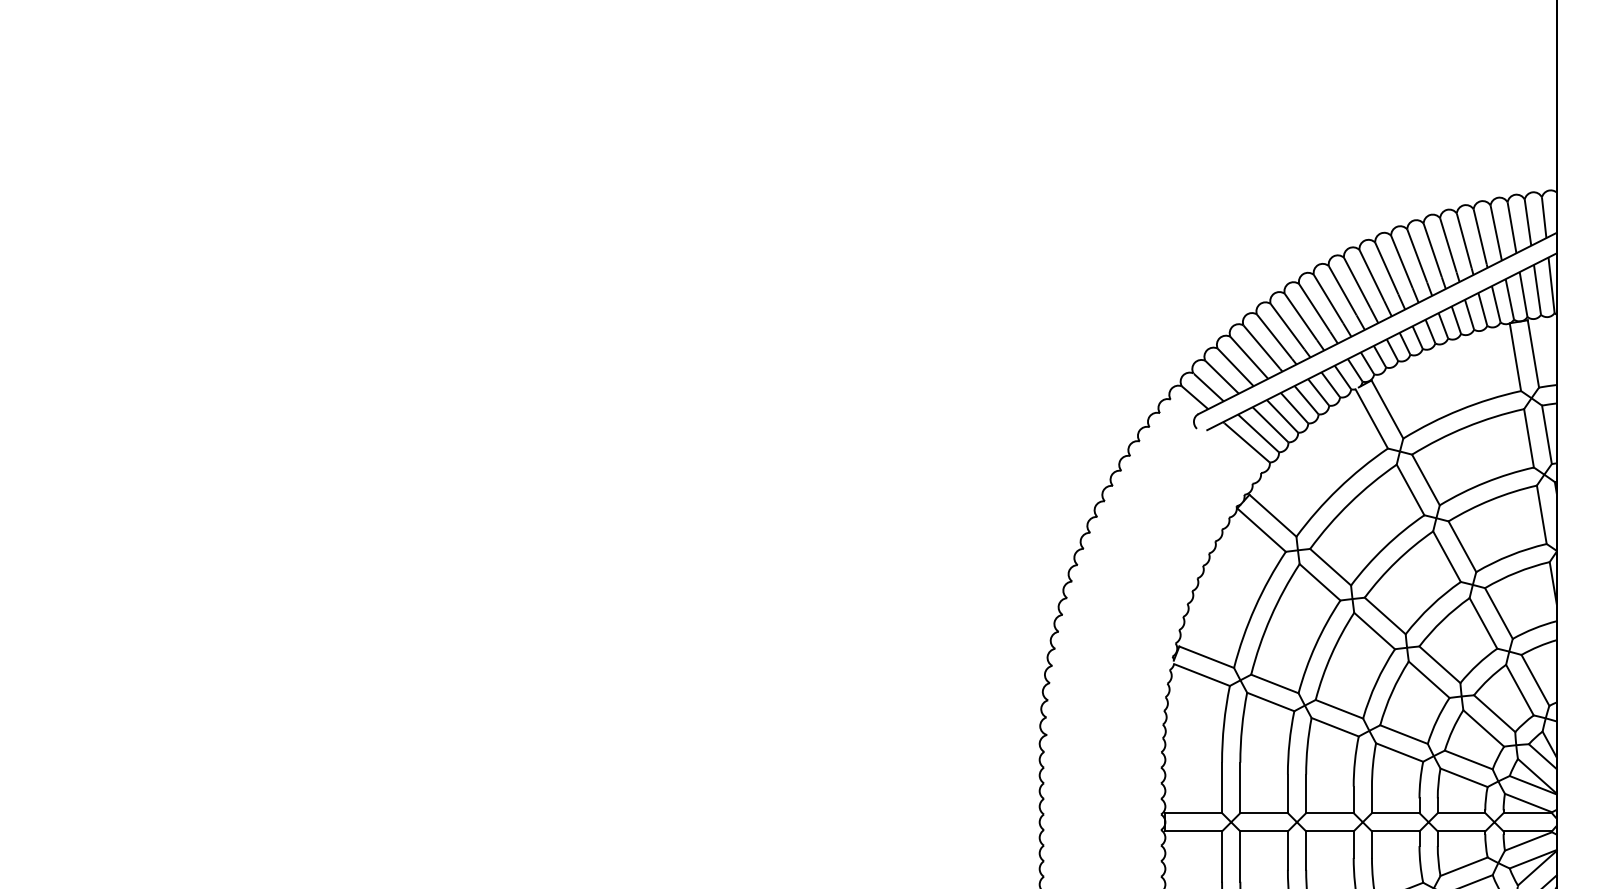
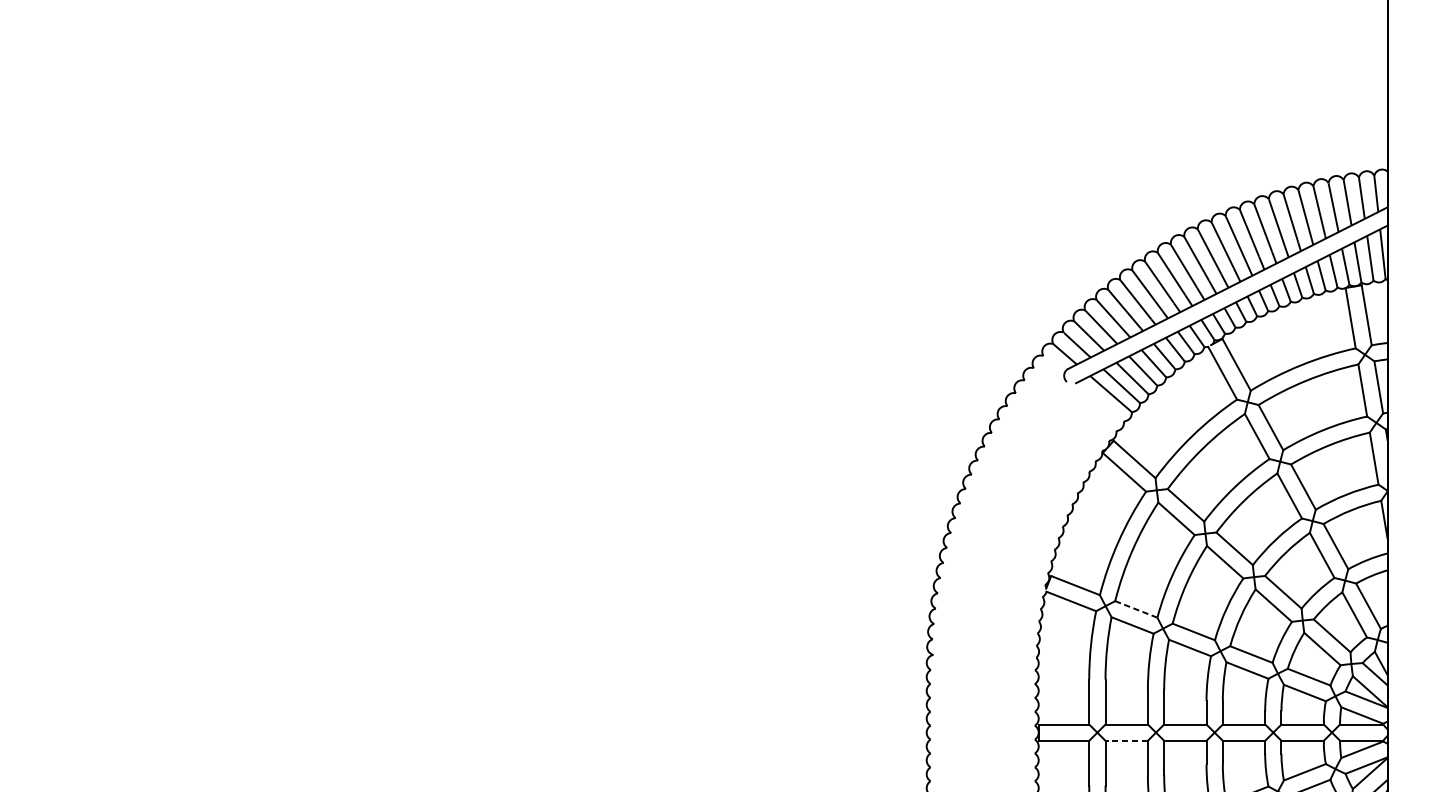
line: (1274, 683) -> (1135, 608), solid -> dashed
line: (1264, 831) -> (1127, 740), solid -> dashed

